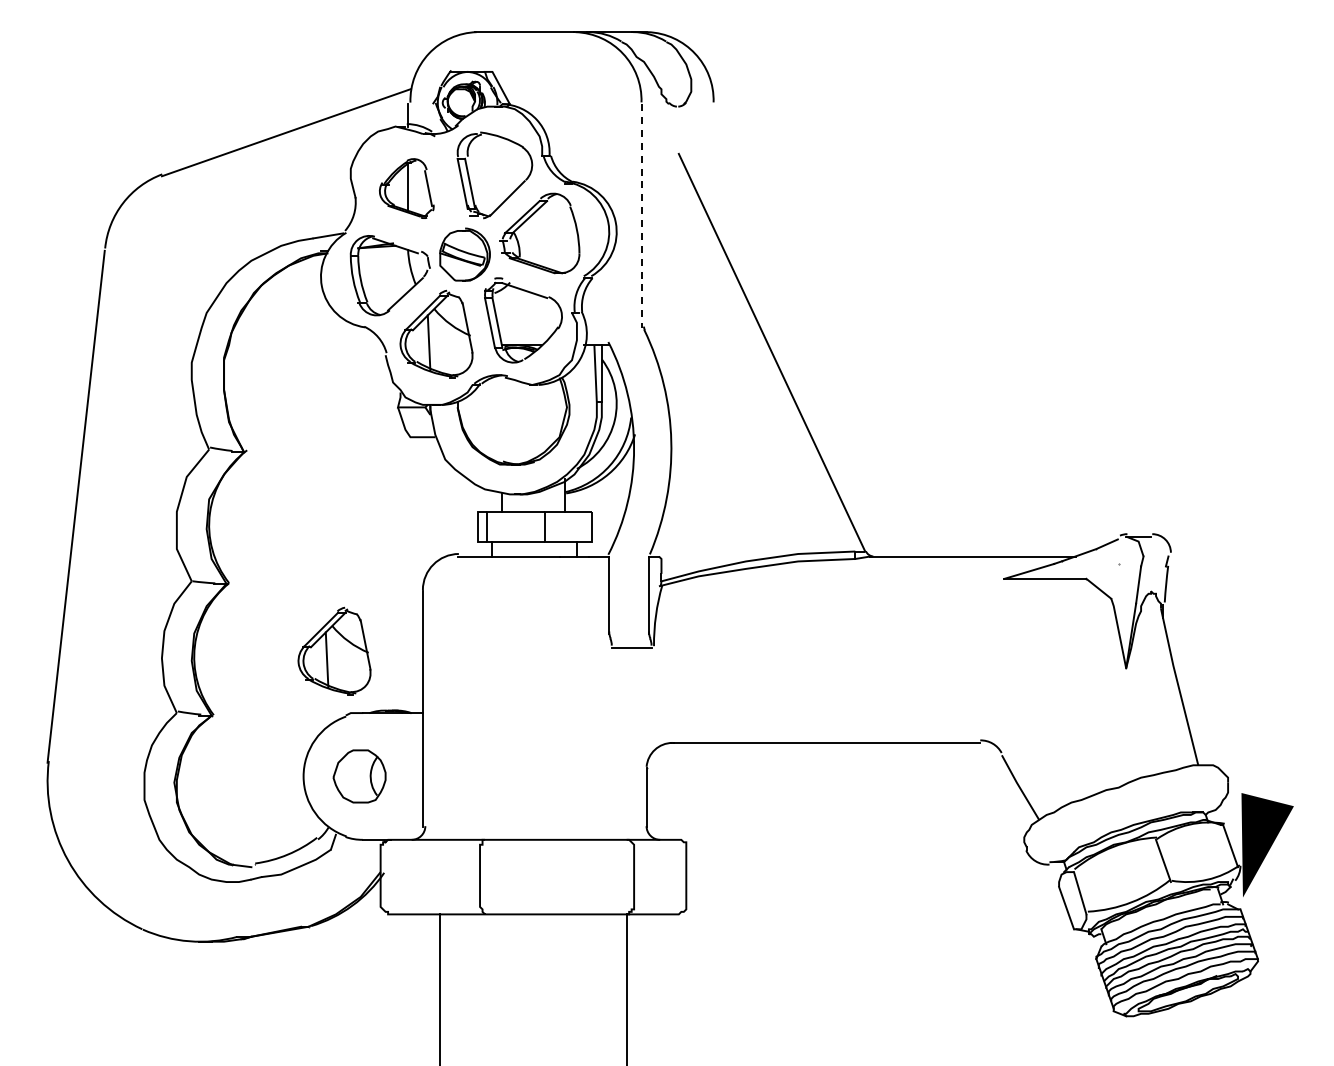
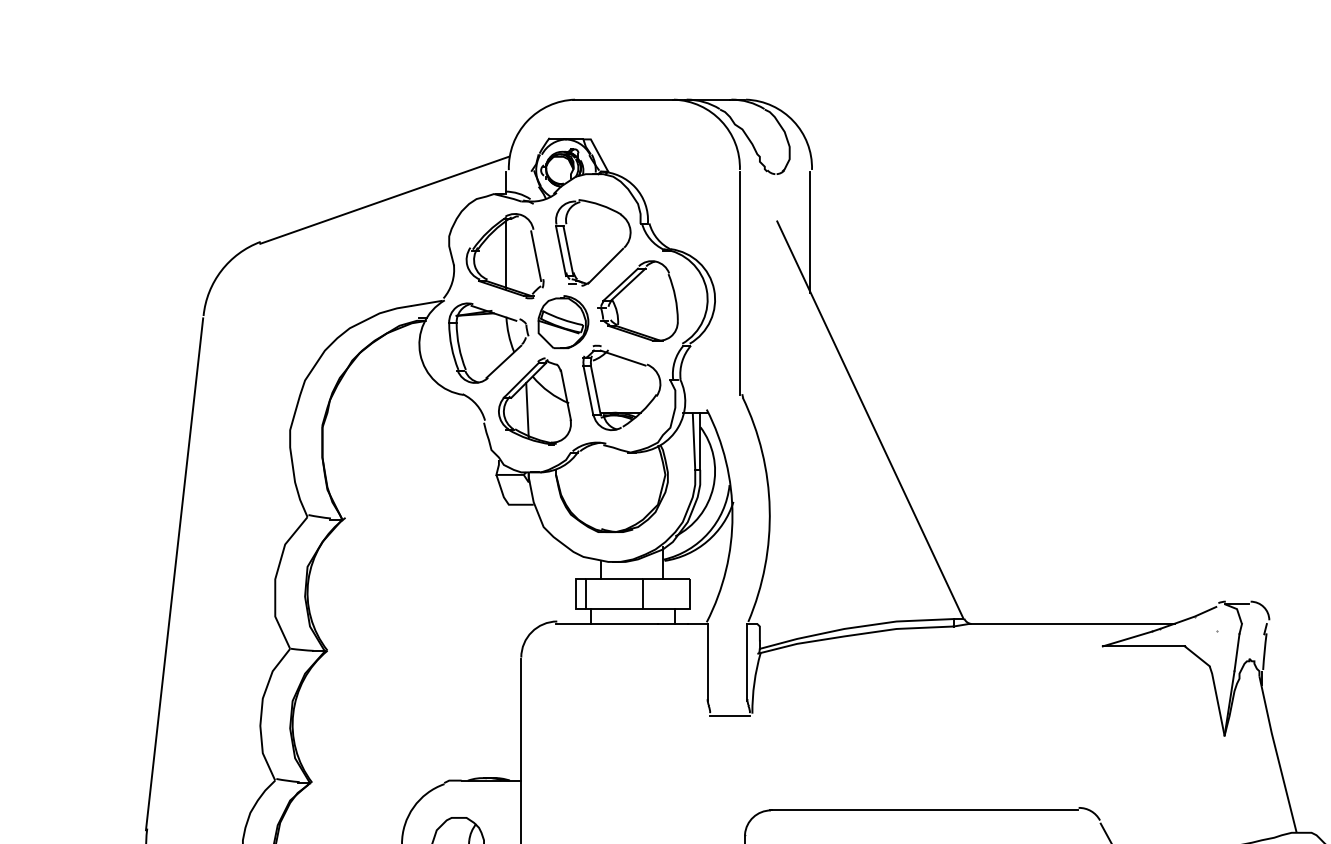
line: (711, 164) -> (809, 232), added
part: (406, 188) -> (504, 256), size x1.43
line: (641, 216) -> (739, 284), dashed -> solid
part: (334, 650) -> (432, 718), removed

